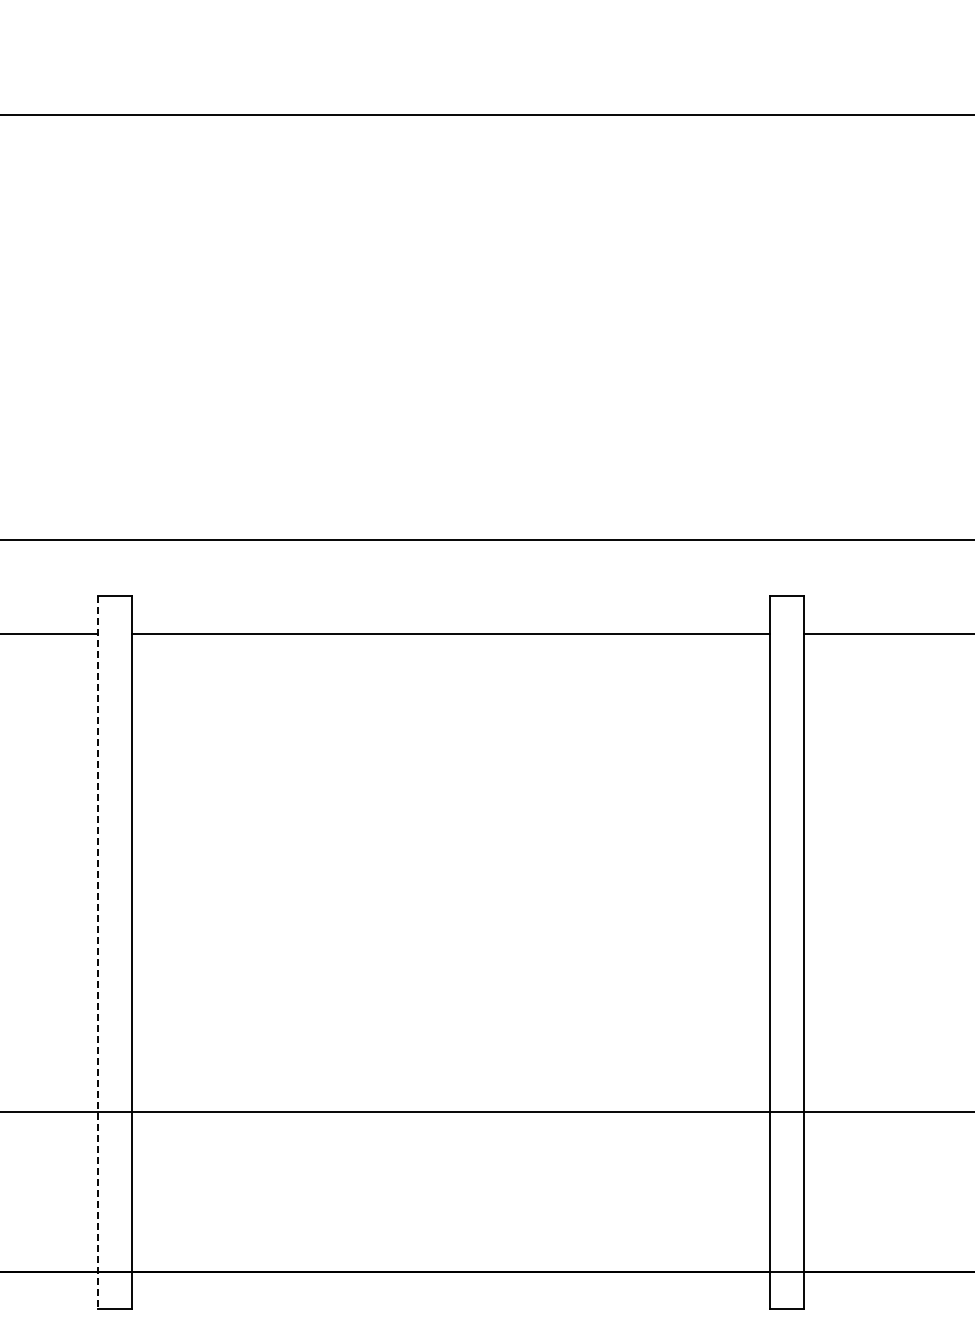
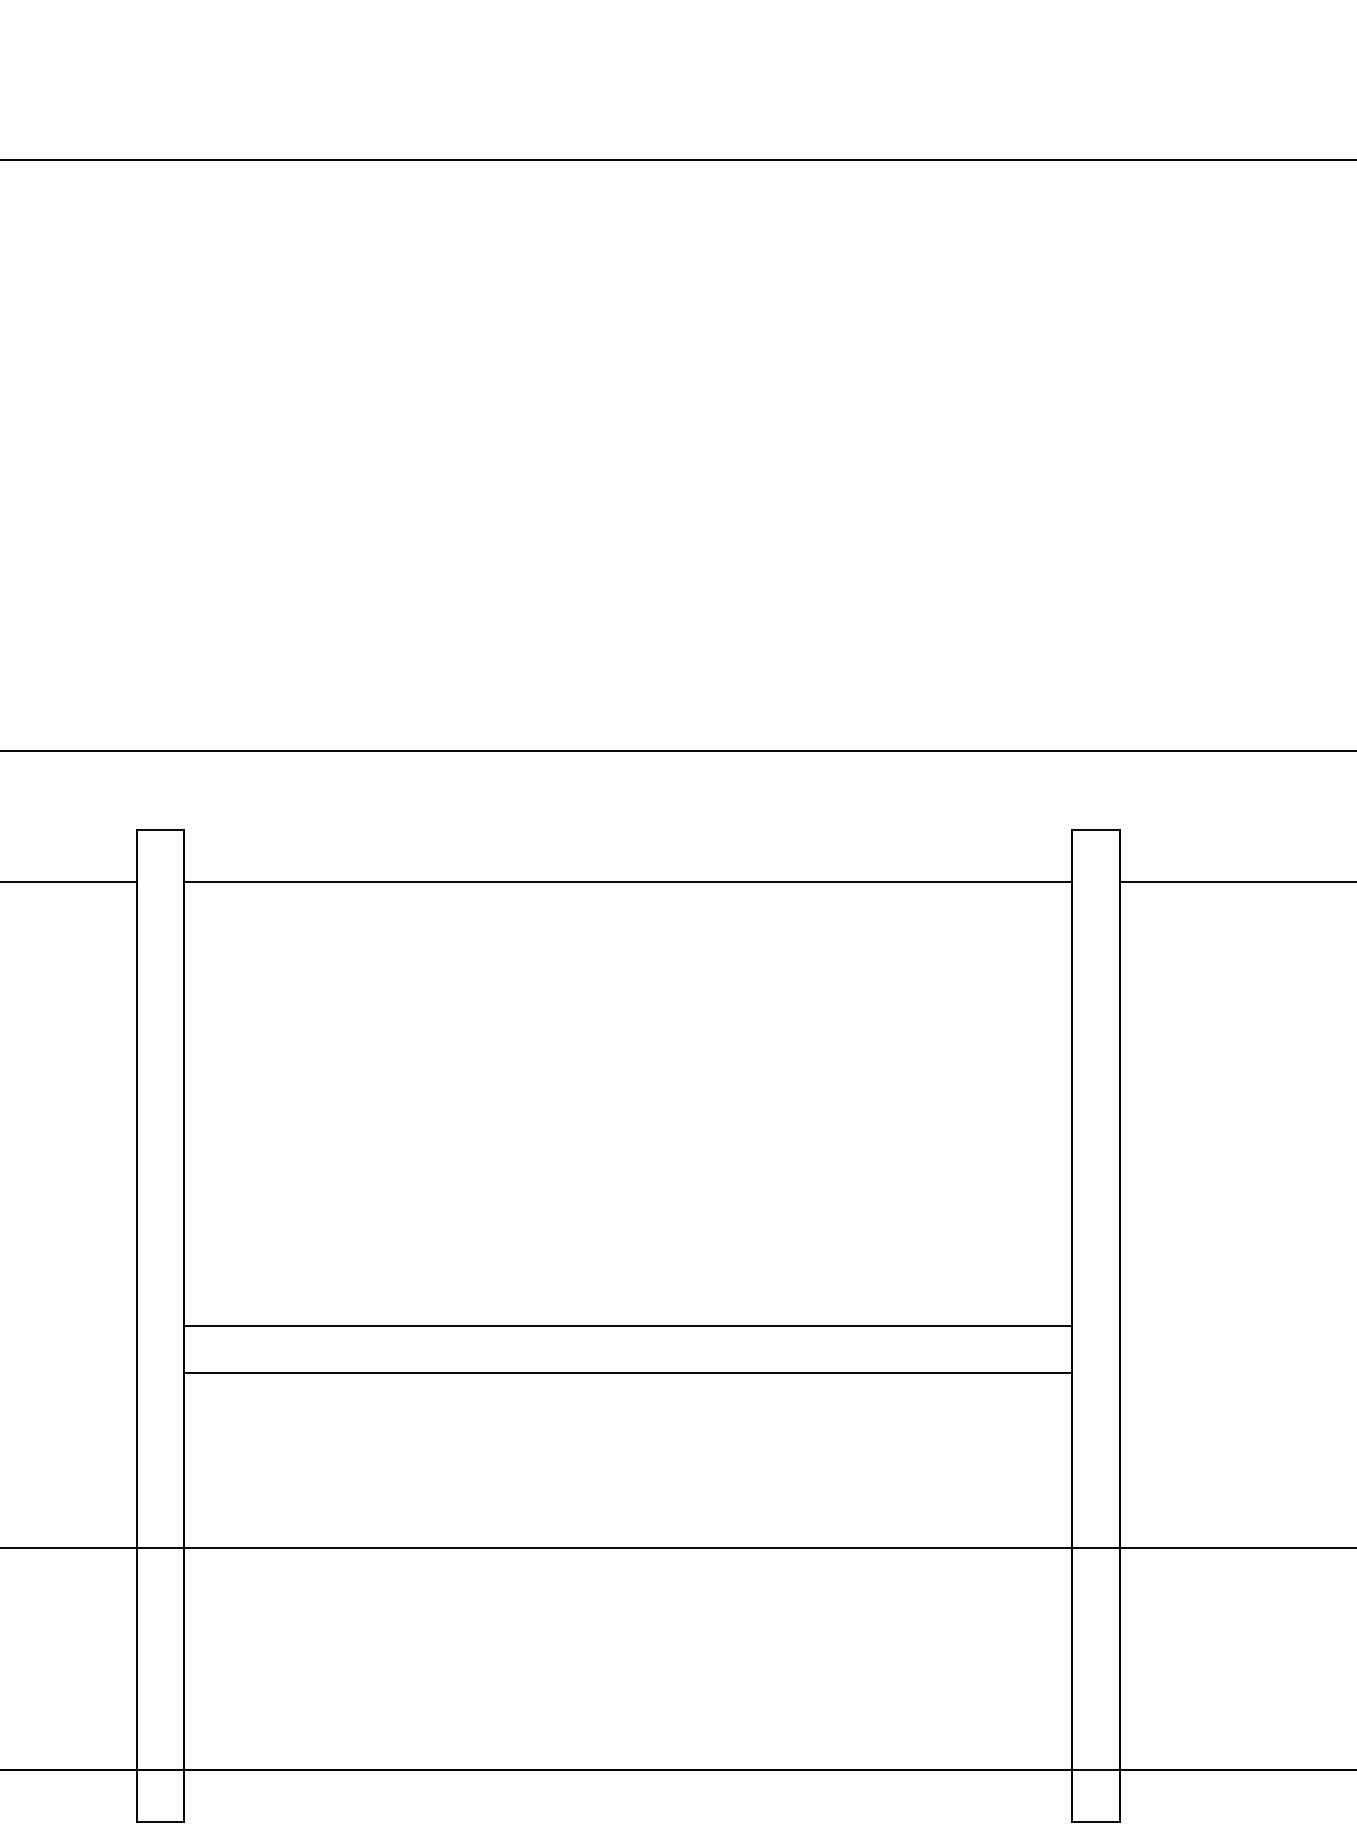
line: (451, 952) -> (628, 1325), added
line: (98, 953) -> (137, 1326), dashed -> solid
line: (451, 986) -> (628, 1372), added

